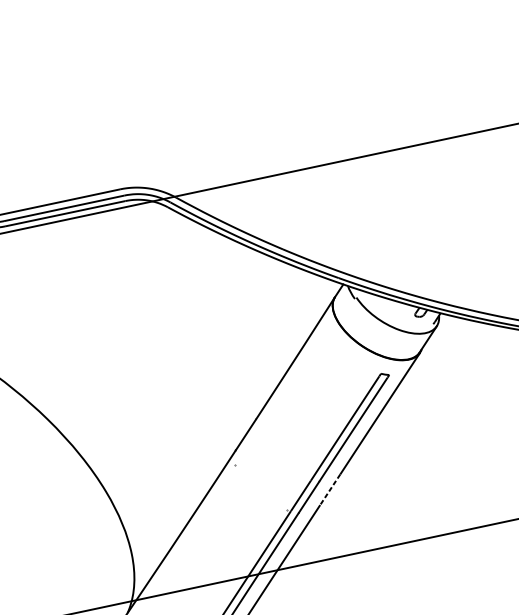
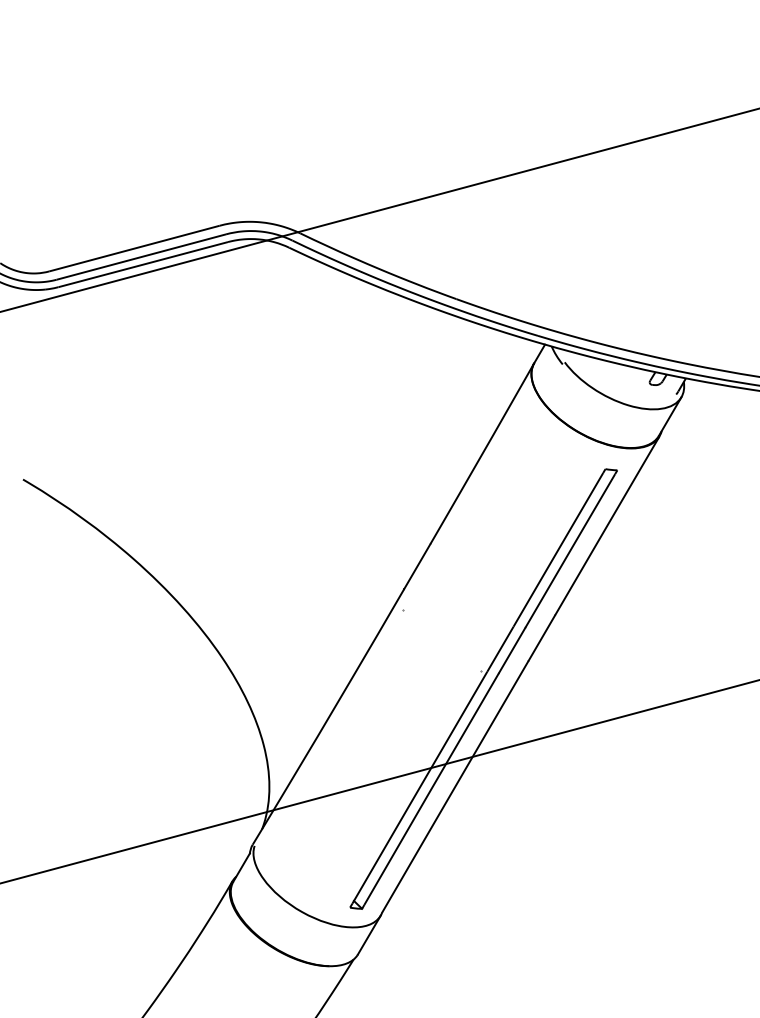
line: (330, 489) -> (541, 638), dashed -> solid

